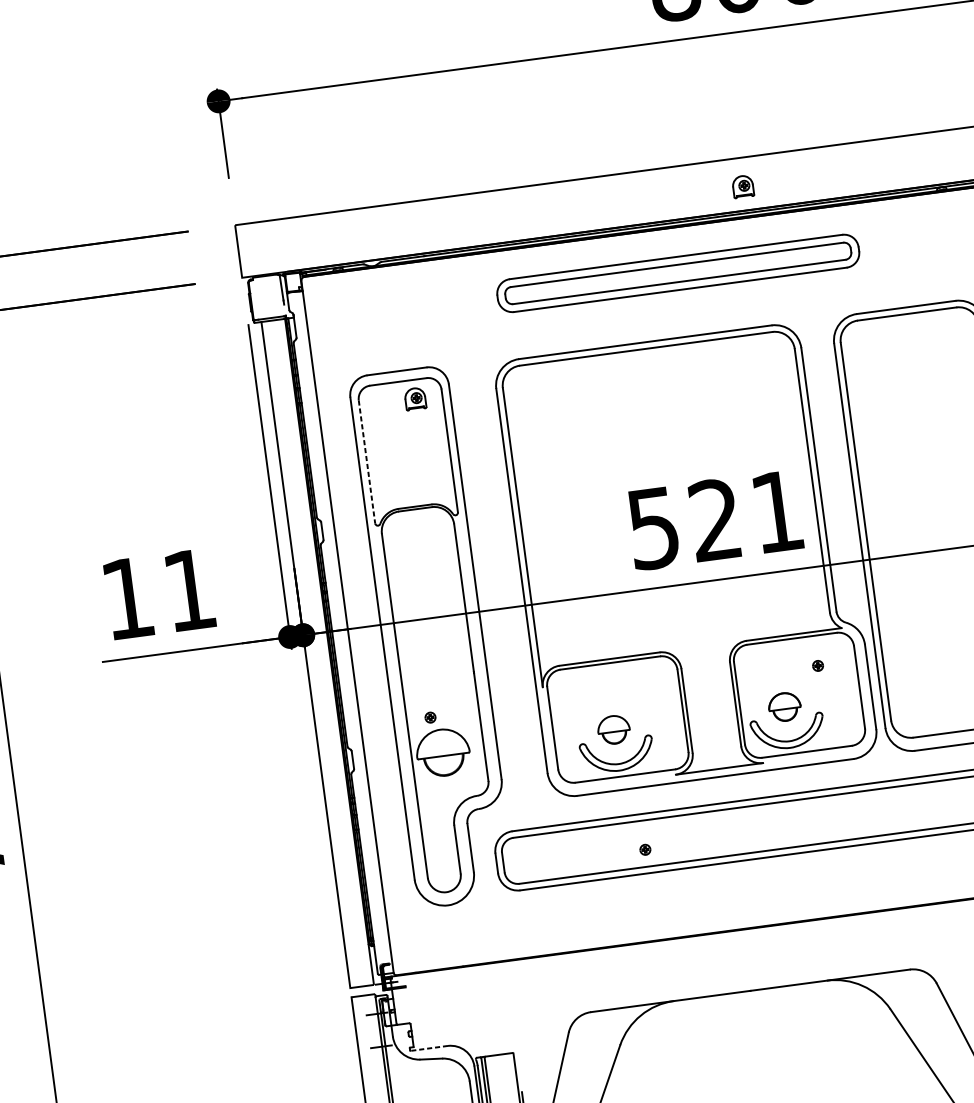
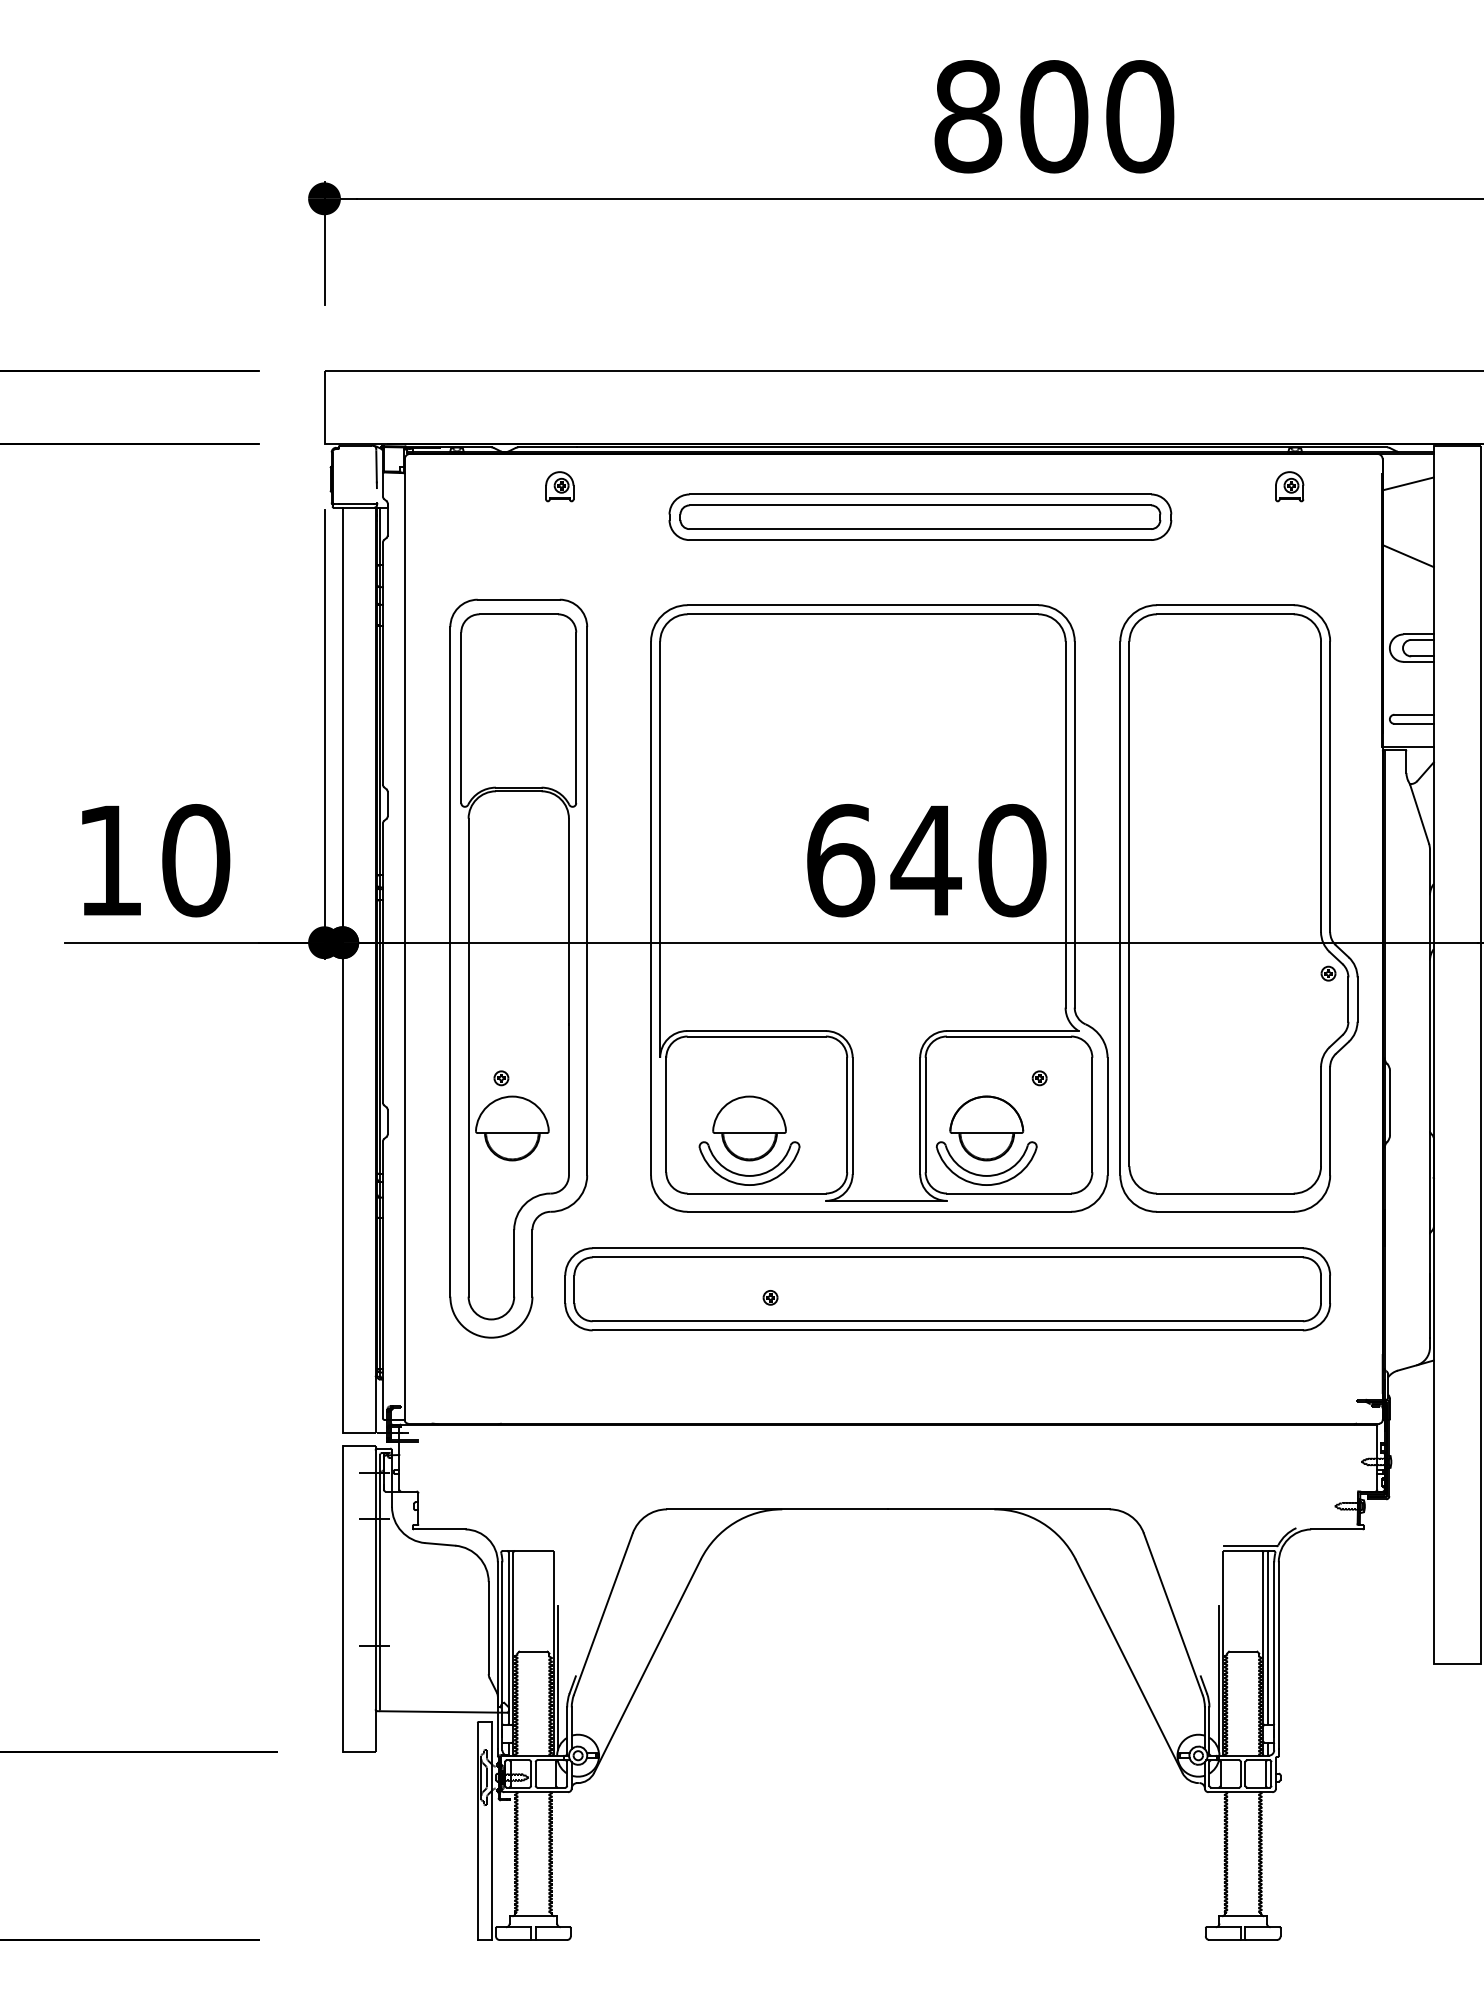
part: (742, 186) -> (1289, 486), moved
part: (415, 398) -> (559, 486), moved
line: (367, 462) -> (461, 718), dashed -> solid
text: (715, 519) -> (926, 860), 521 -> 640
text: (190, 590) -> (196, 860), 11 -> 10
part: (784, 707) -> (986, 1128), size x1.67
part: (613, 729) -> (749, 1128), size x1.67
line: (429, 1048) -> (439, 1529), dashed -> solid

